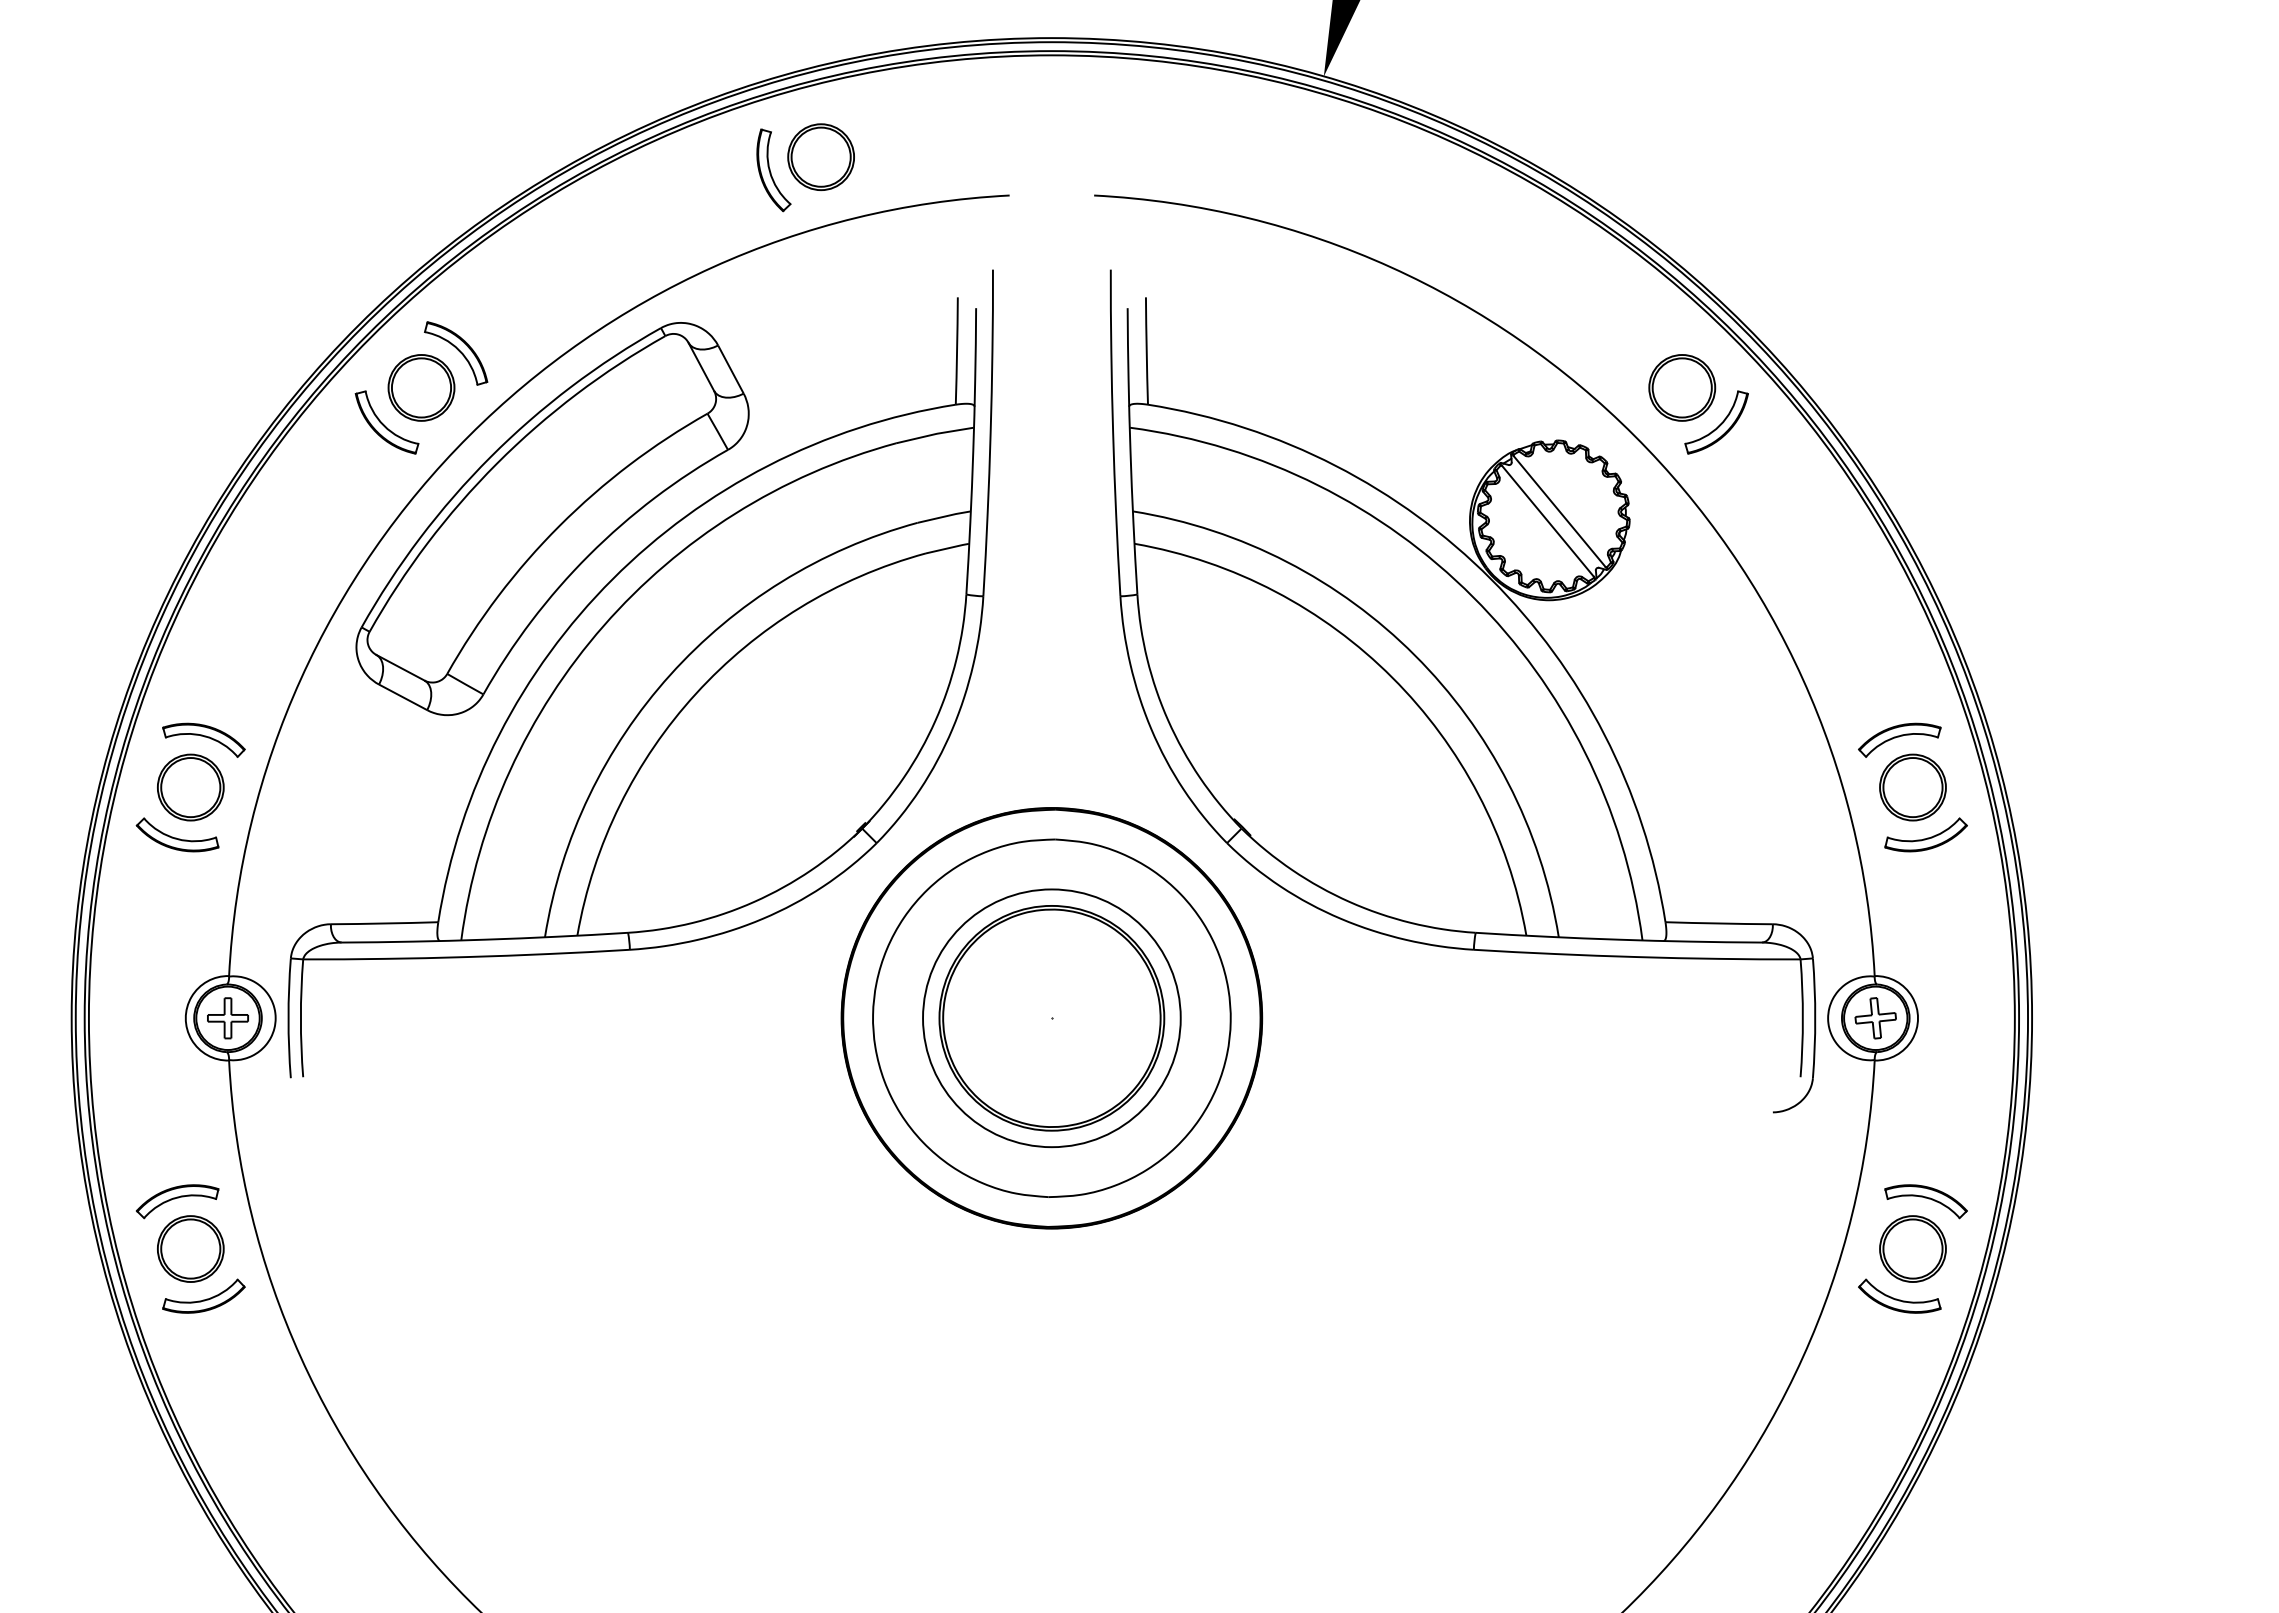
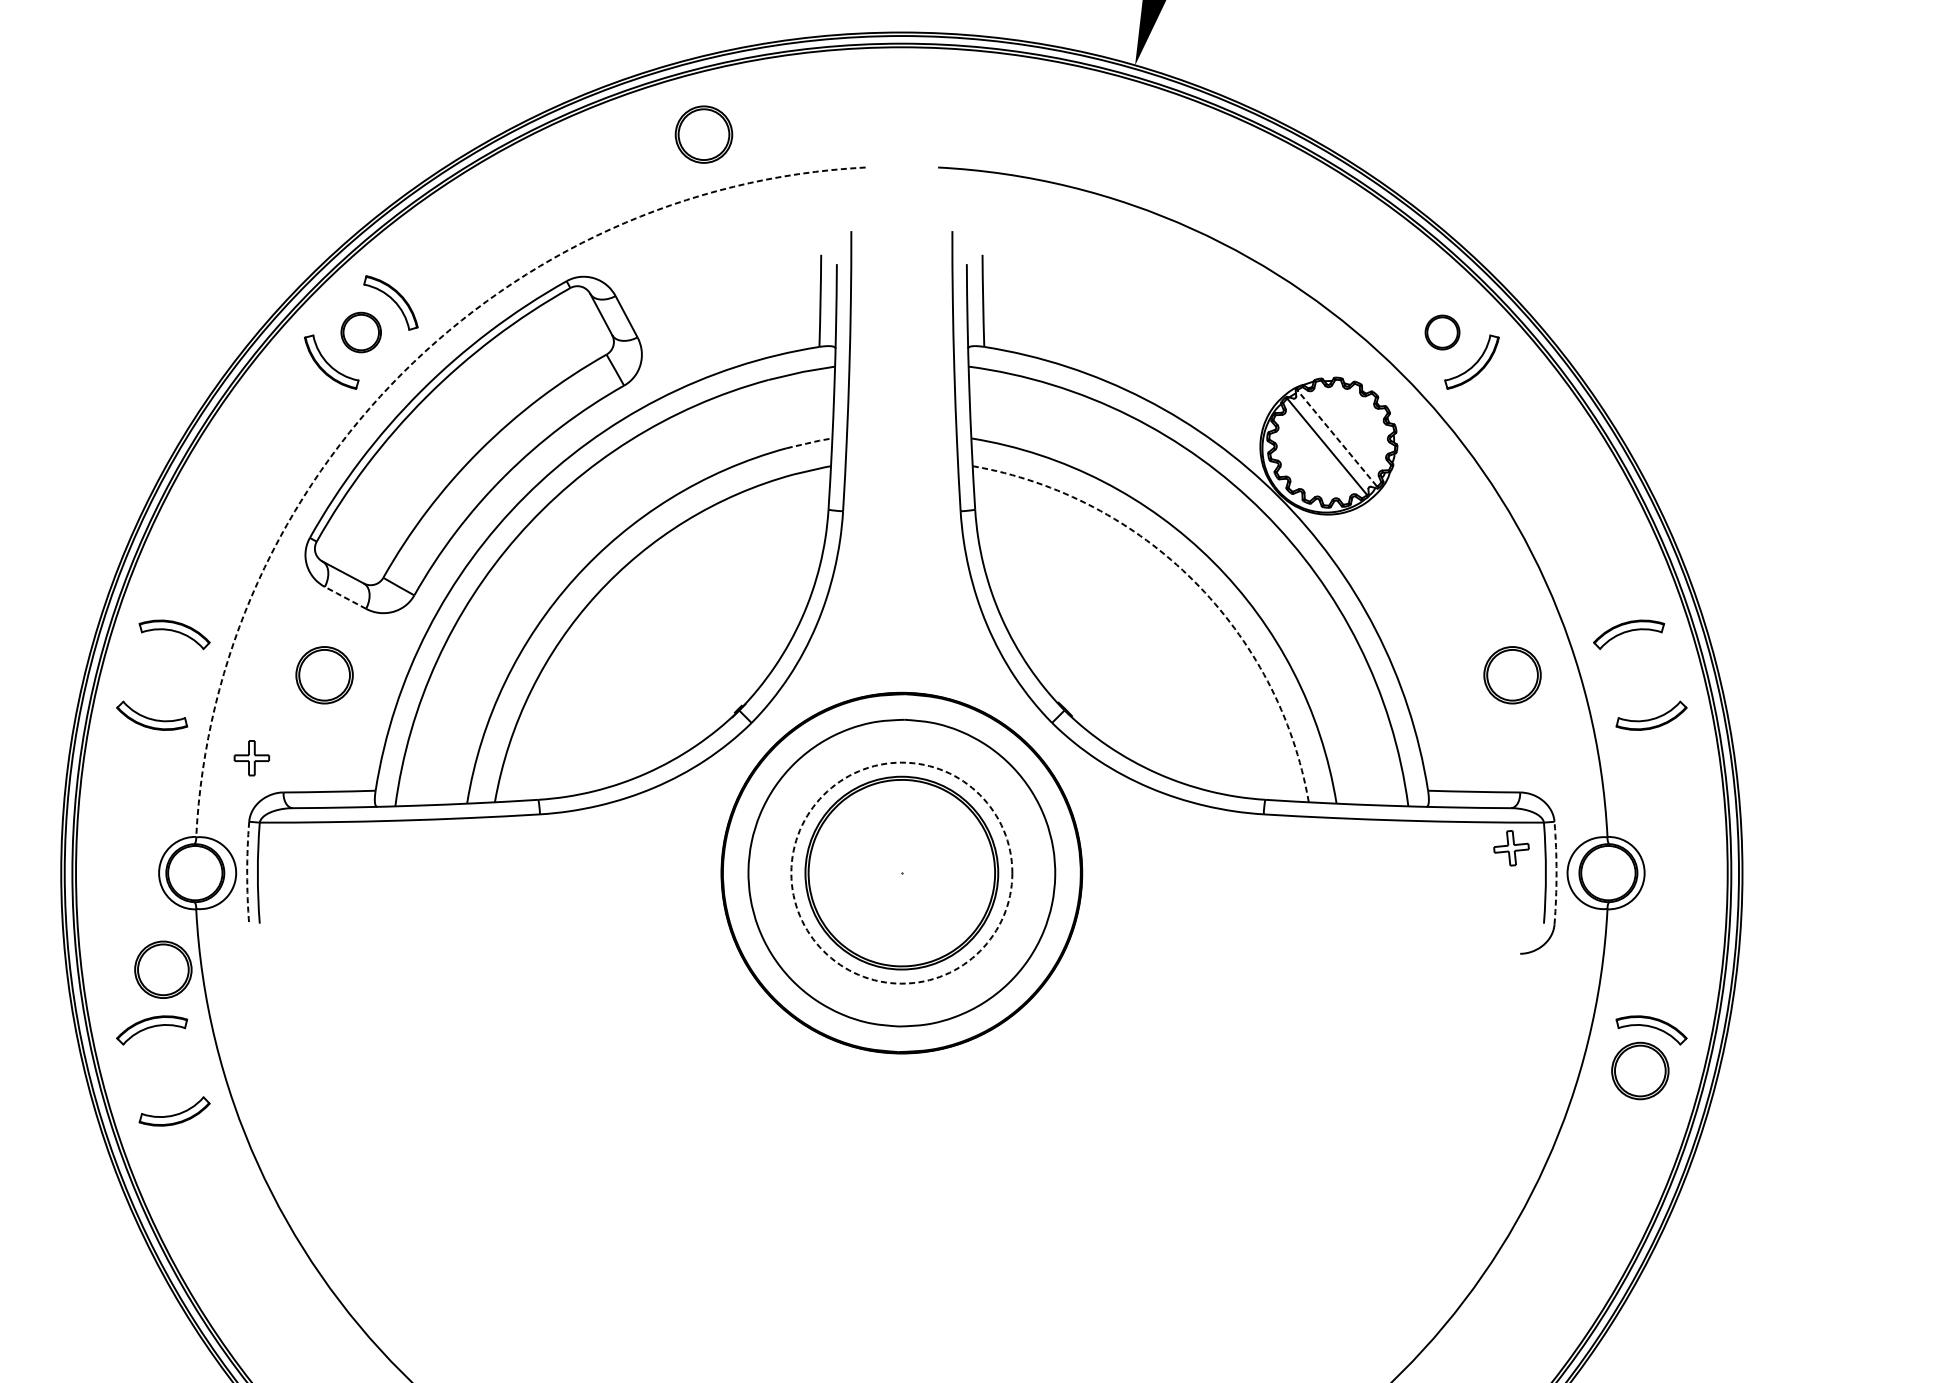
part: (773, 170) -> (663, 146), removed
part: (421, 387) -> (361, 332), size x0.7
part: (1682, 387) -> (1442, 332), size x0.6
arc: (469, 435) -> (402, 373), solid -> dashed
line: (1559, 511) -> (1337, 438), solid -> dashed
line: (944, 516) -> (809, 442), solid -> dashed
arc: (1392, 677) -> (1193, 580), solid -> dashed
line: (402, 697) -> (344, 598), solid -> dashed
part: (190, 787) -> (324, 675), moved
part: (1912, 787) -> (1512, 675), moved
part: (227, 1018) -> (251, 758), moved
arc: (288, 1018) -> (247, 873), solid -> dashed
circle: (1051, 1018) -> (901, 873), solid -> dashed
arc: (1815, 1018) -> (1556, 873), solid -> dashed
part: (1875, 1018) -> (1511, 848), moved
part: (190, 1248) -> (163, 969), moved
part: (1899, 1295) -> (1628, 1110), removed

